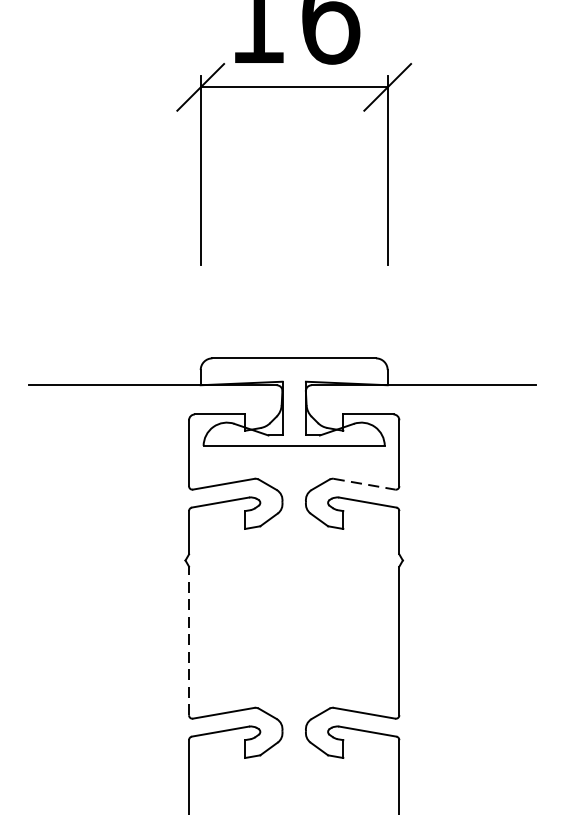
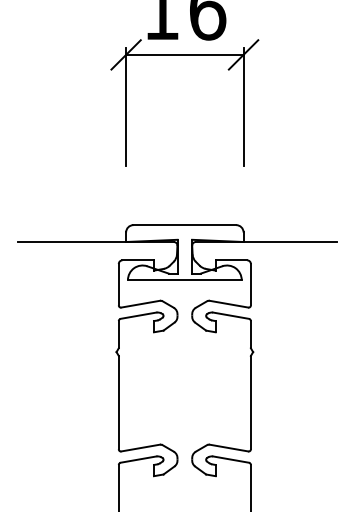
line: (363, 484) -> (228, 304), dashed -> solid
line: (188, 640) -> (118, 402), dashed -> solid

